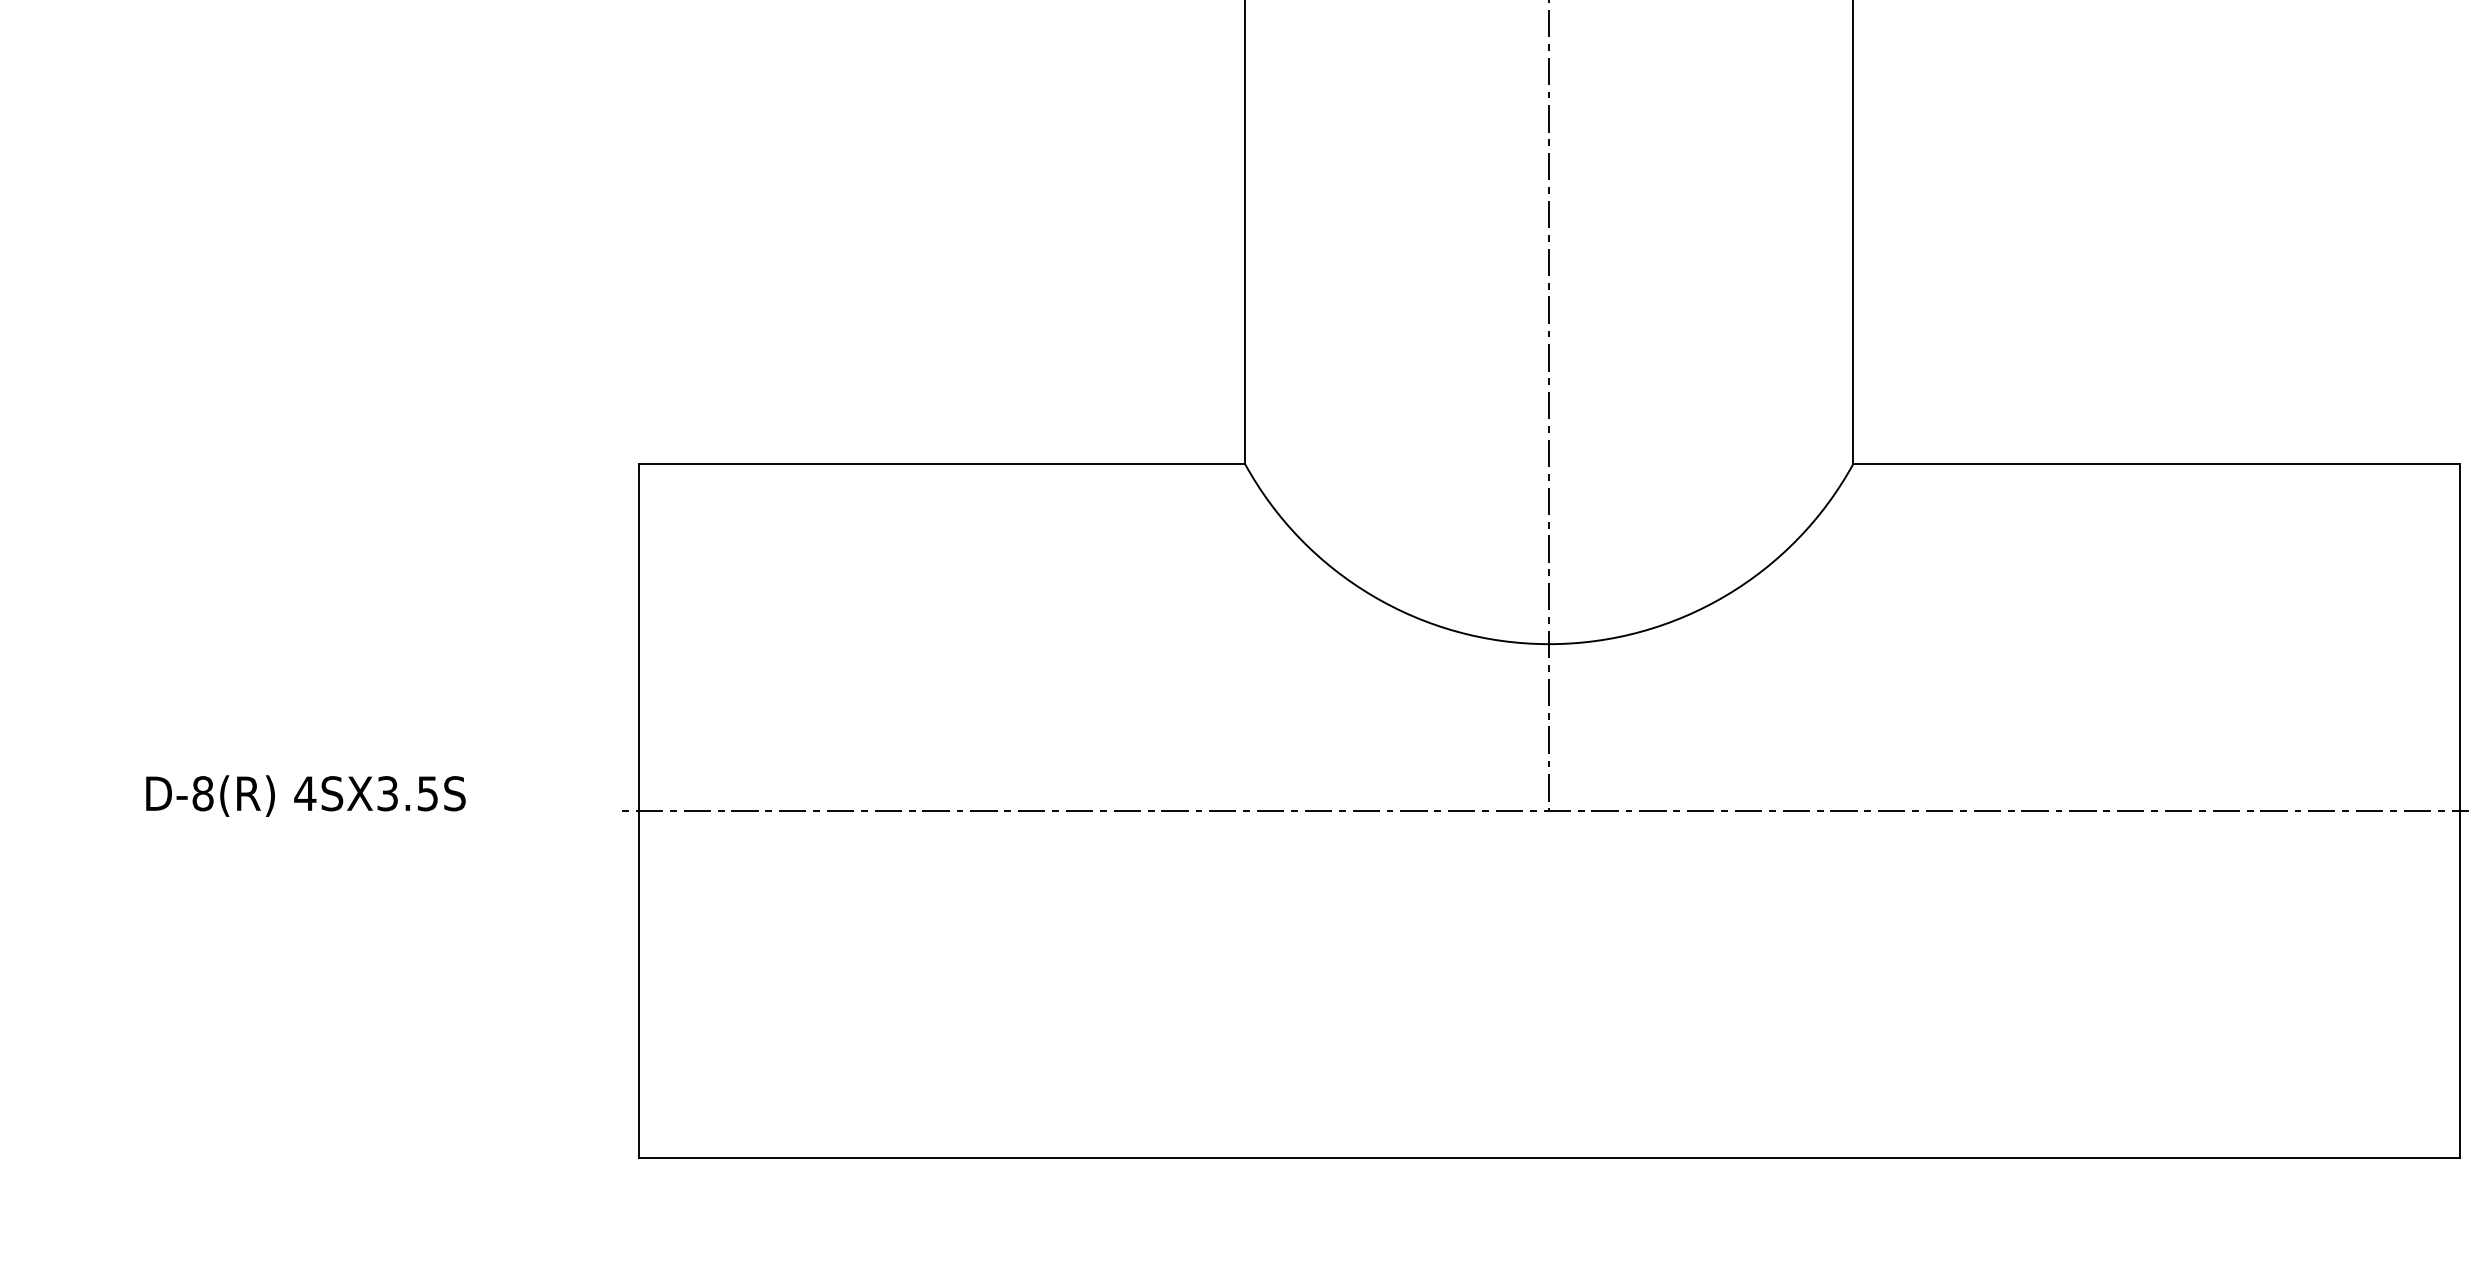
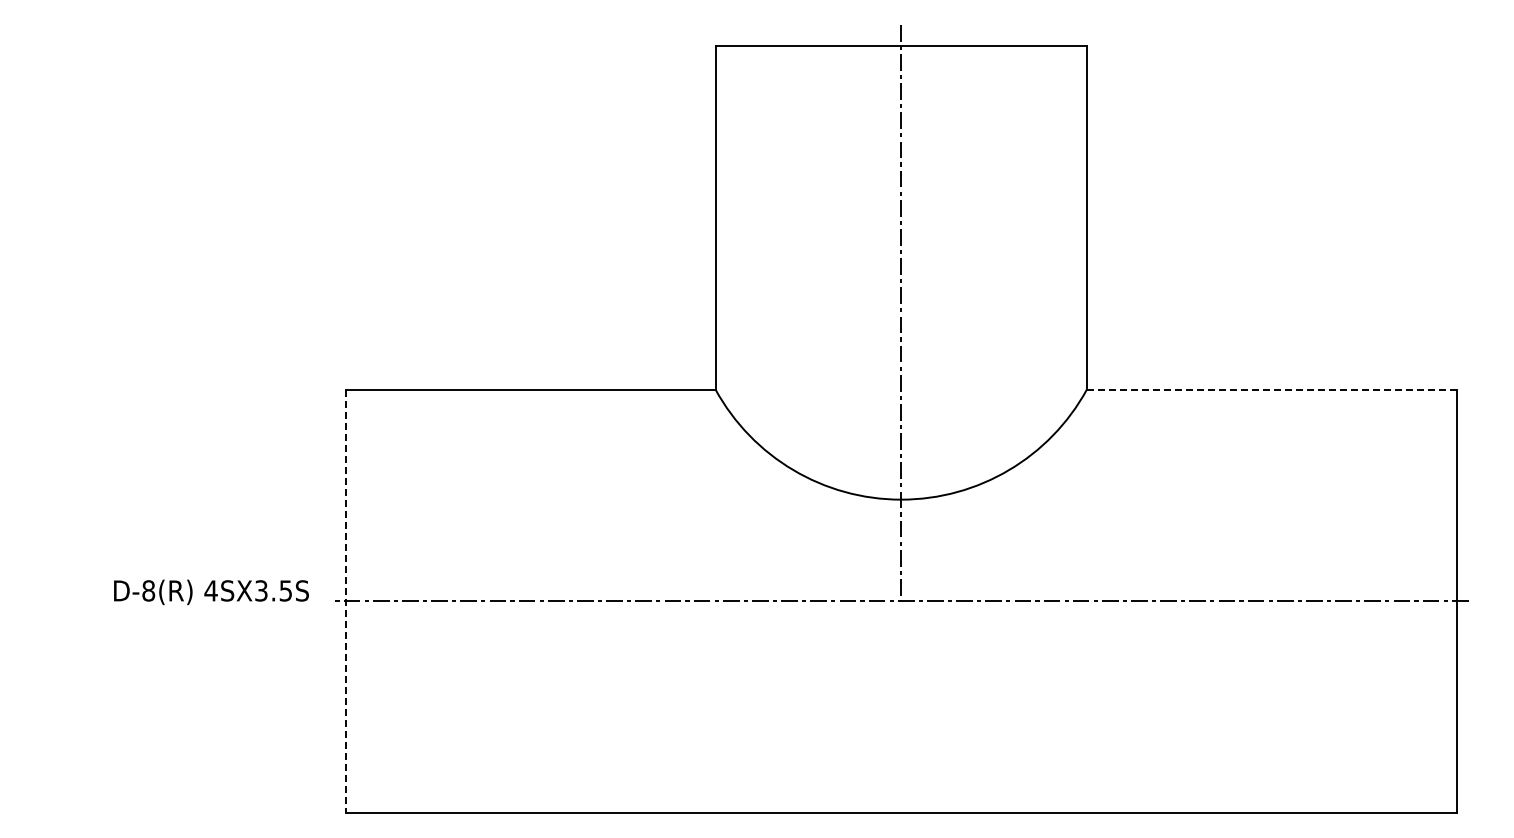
line: (2155, 463) -> (1271, 389), solid -> dashed
text: (305, 794) -> (211, 591), moved
line: (638, 811) -> (345, 601), solid -> dashed

